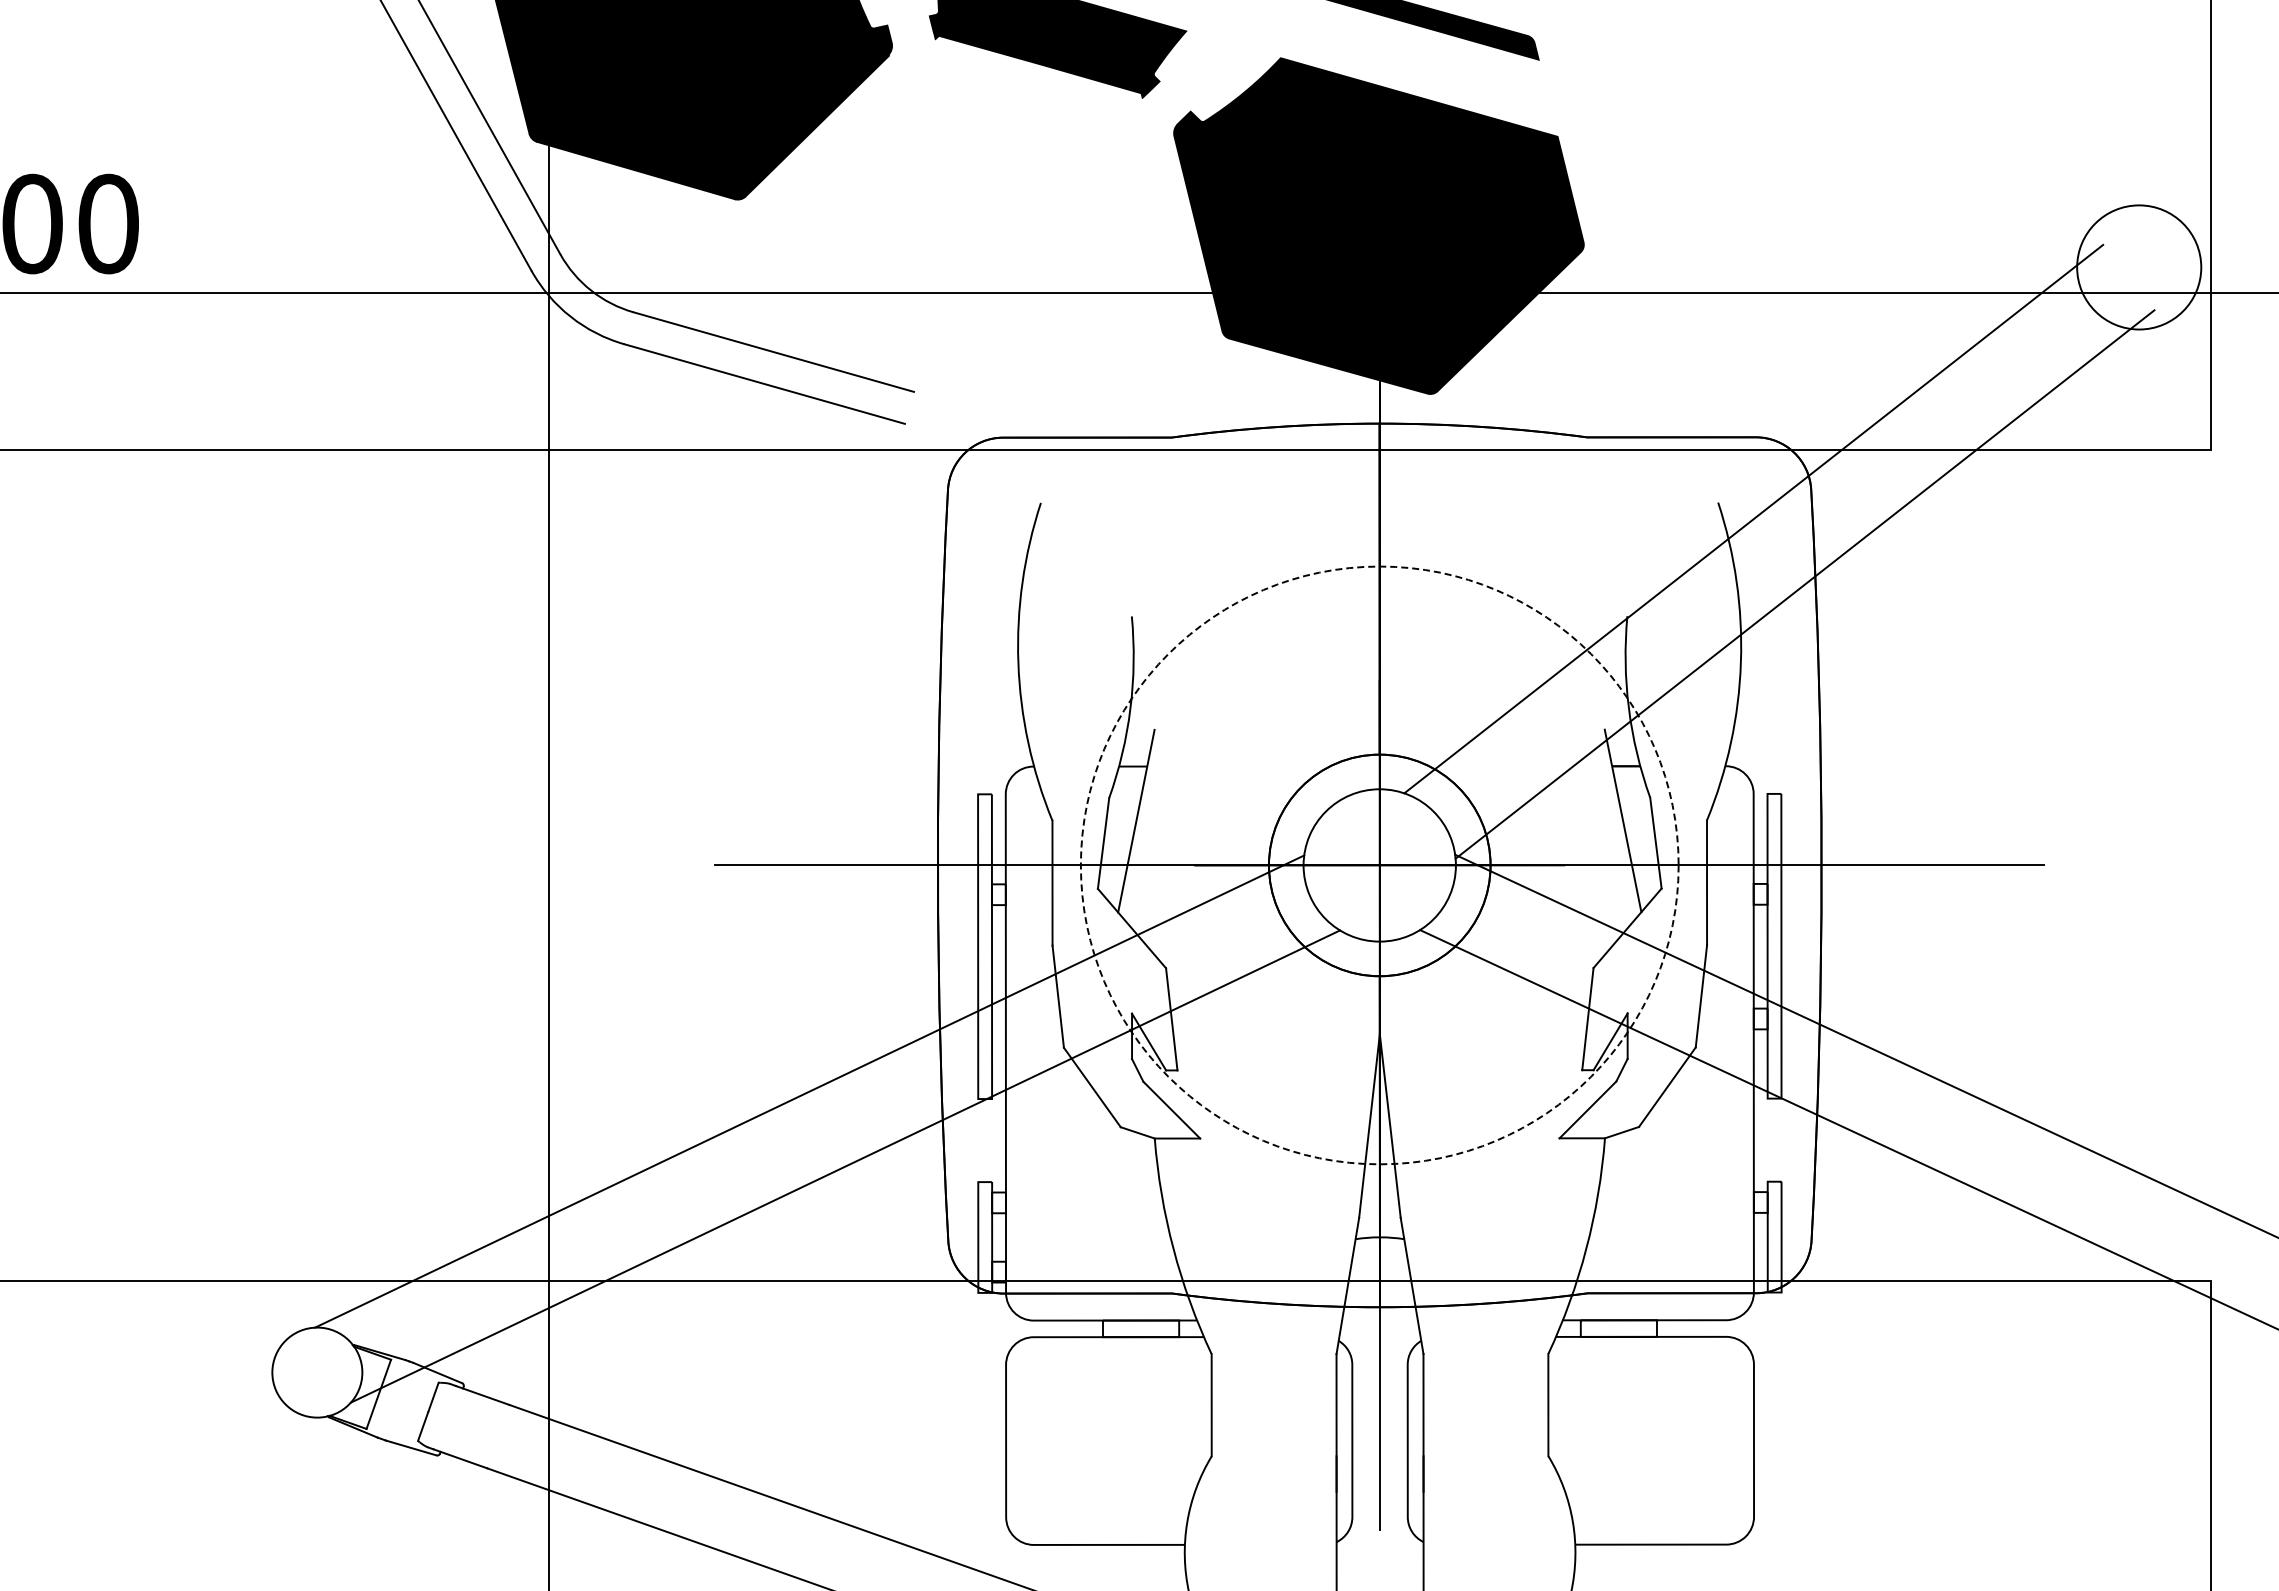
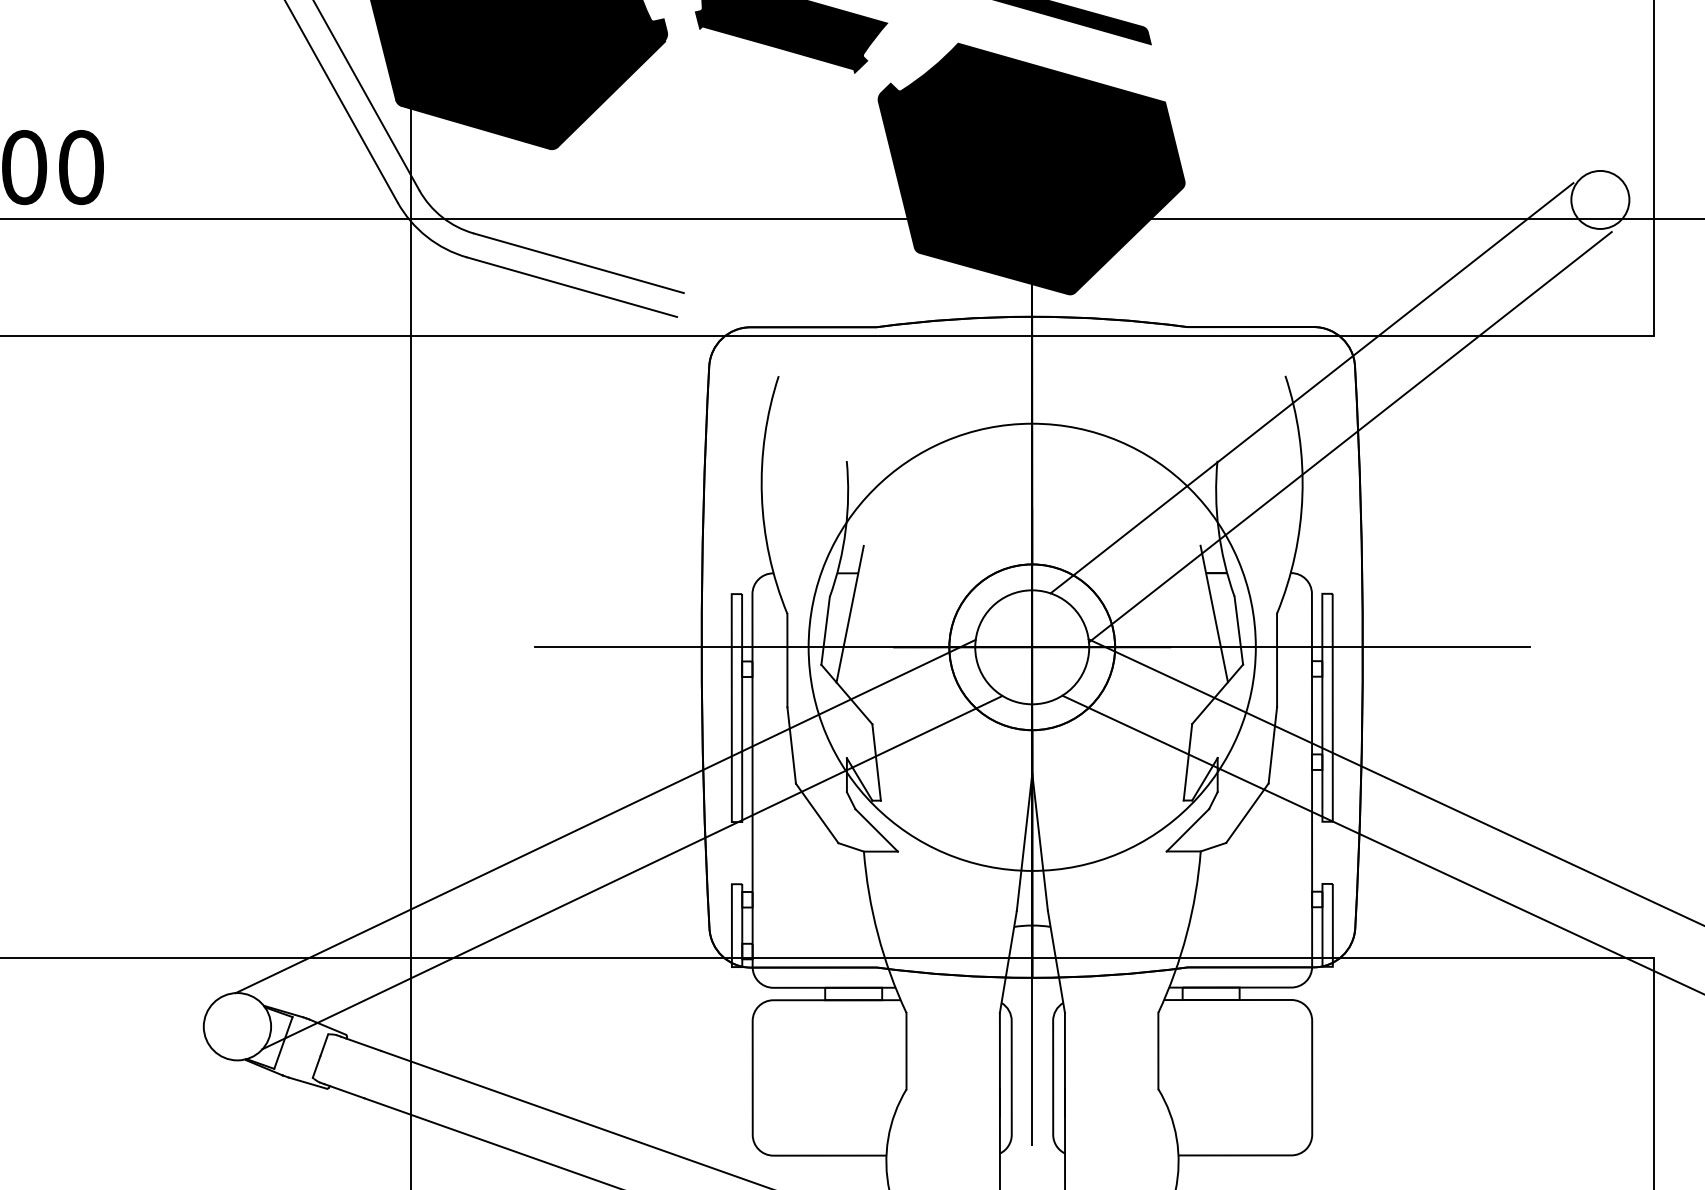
circle: (2139, 267) -> (1600, 200), size x0.62
circle: (1379, 865) -> (1032, 647), dashed -> solid

